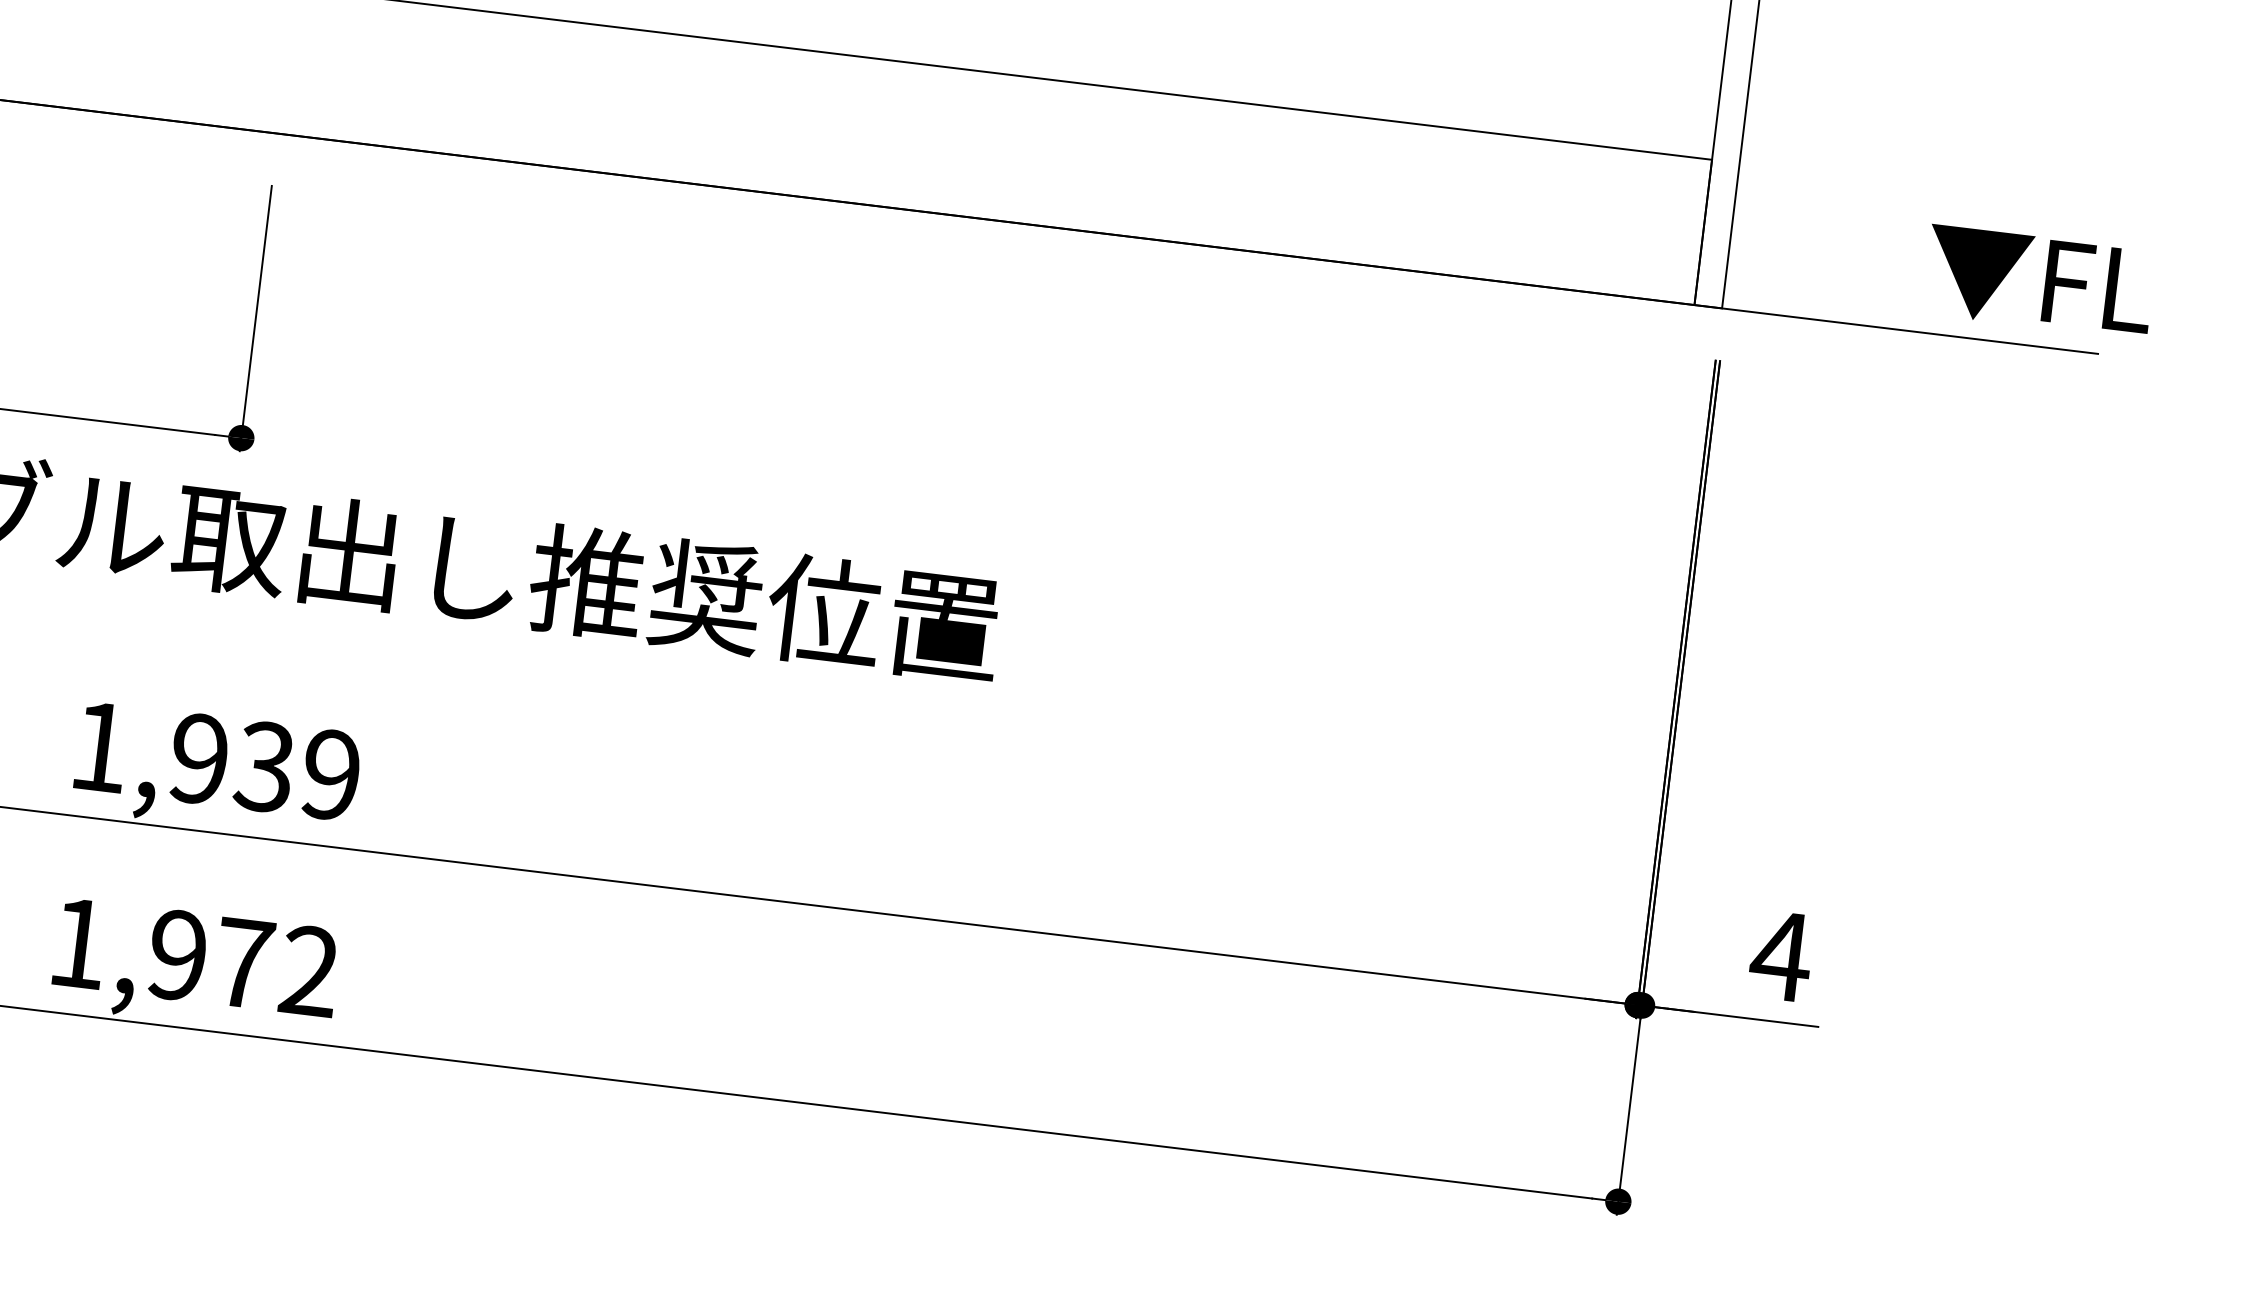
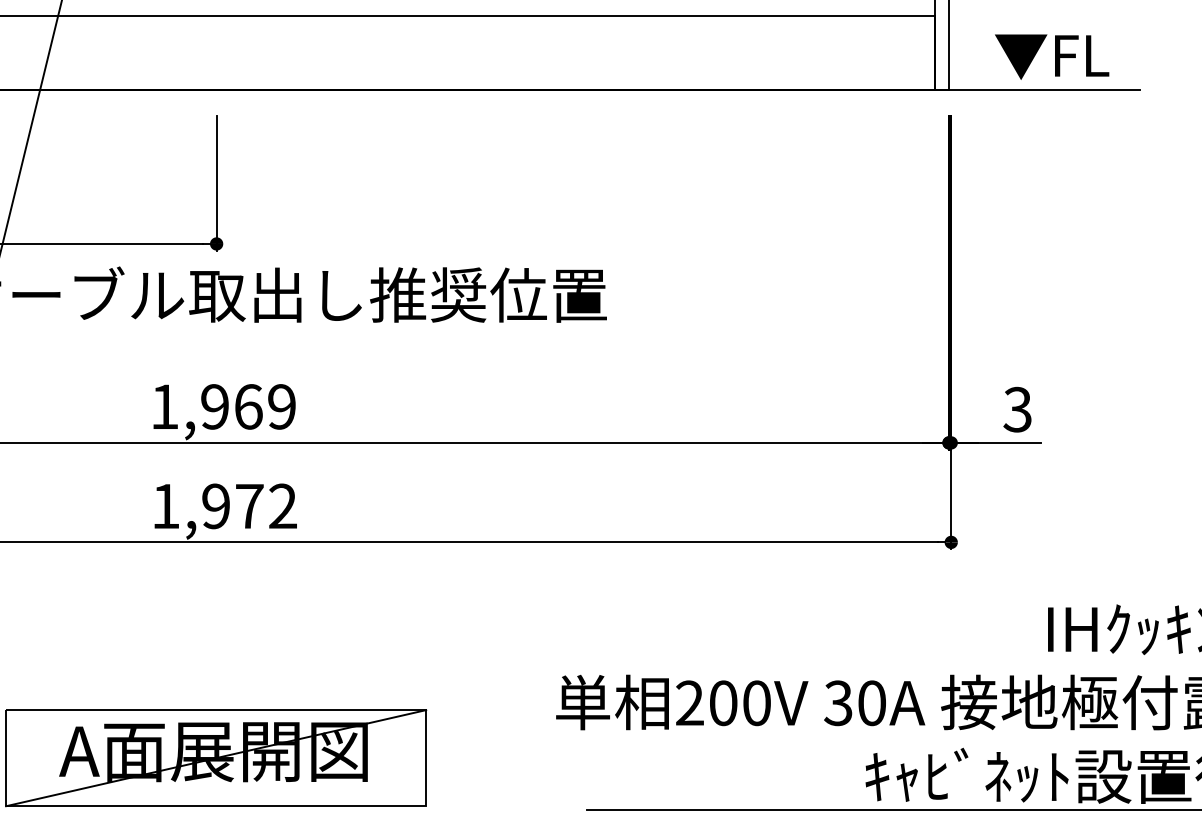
text: (2040, 280) -> (1052, 56), moved
text: (265, 766) -> (248, 406), 1,939 -> 1,969
text: (1780, 955) -> (1017, 409), 4 -> 3

